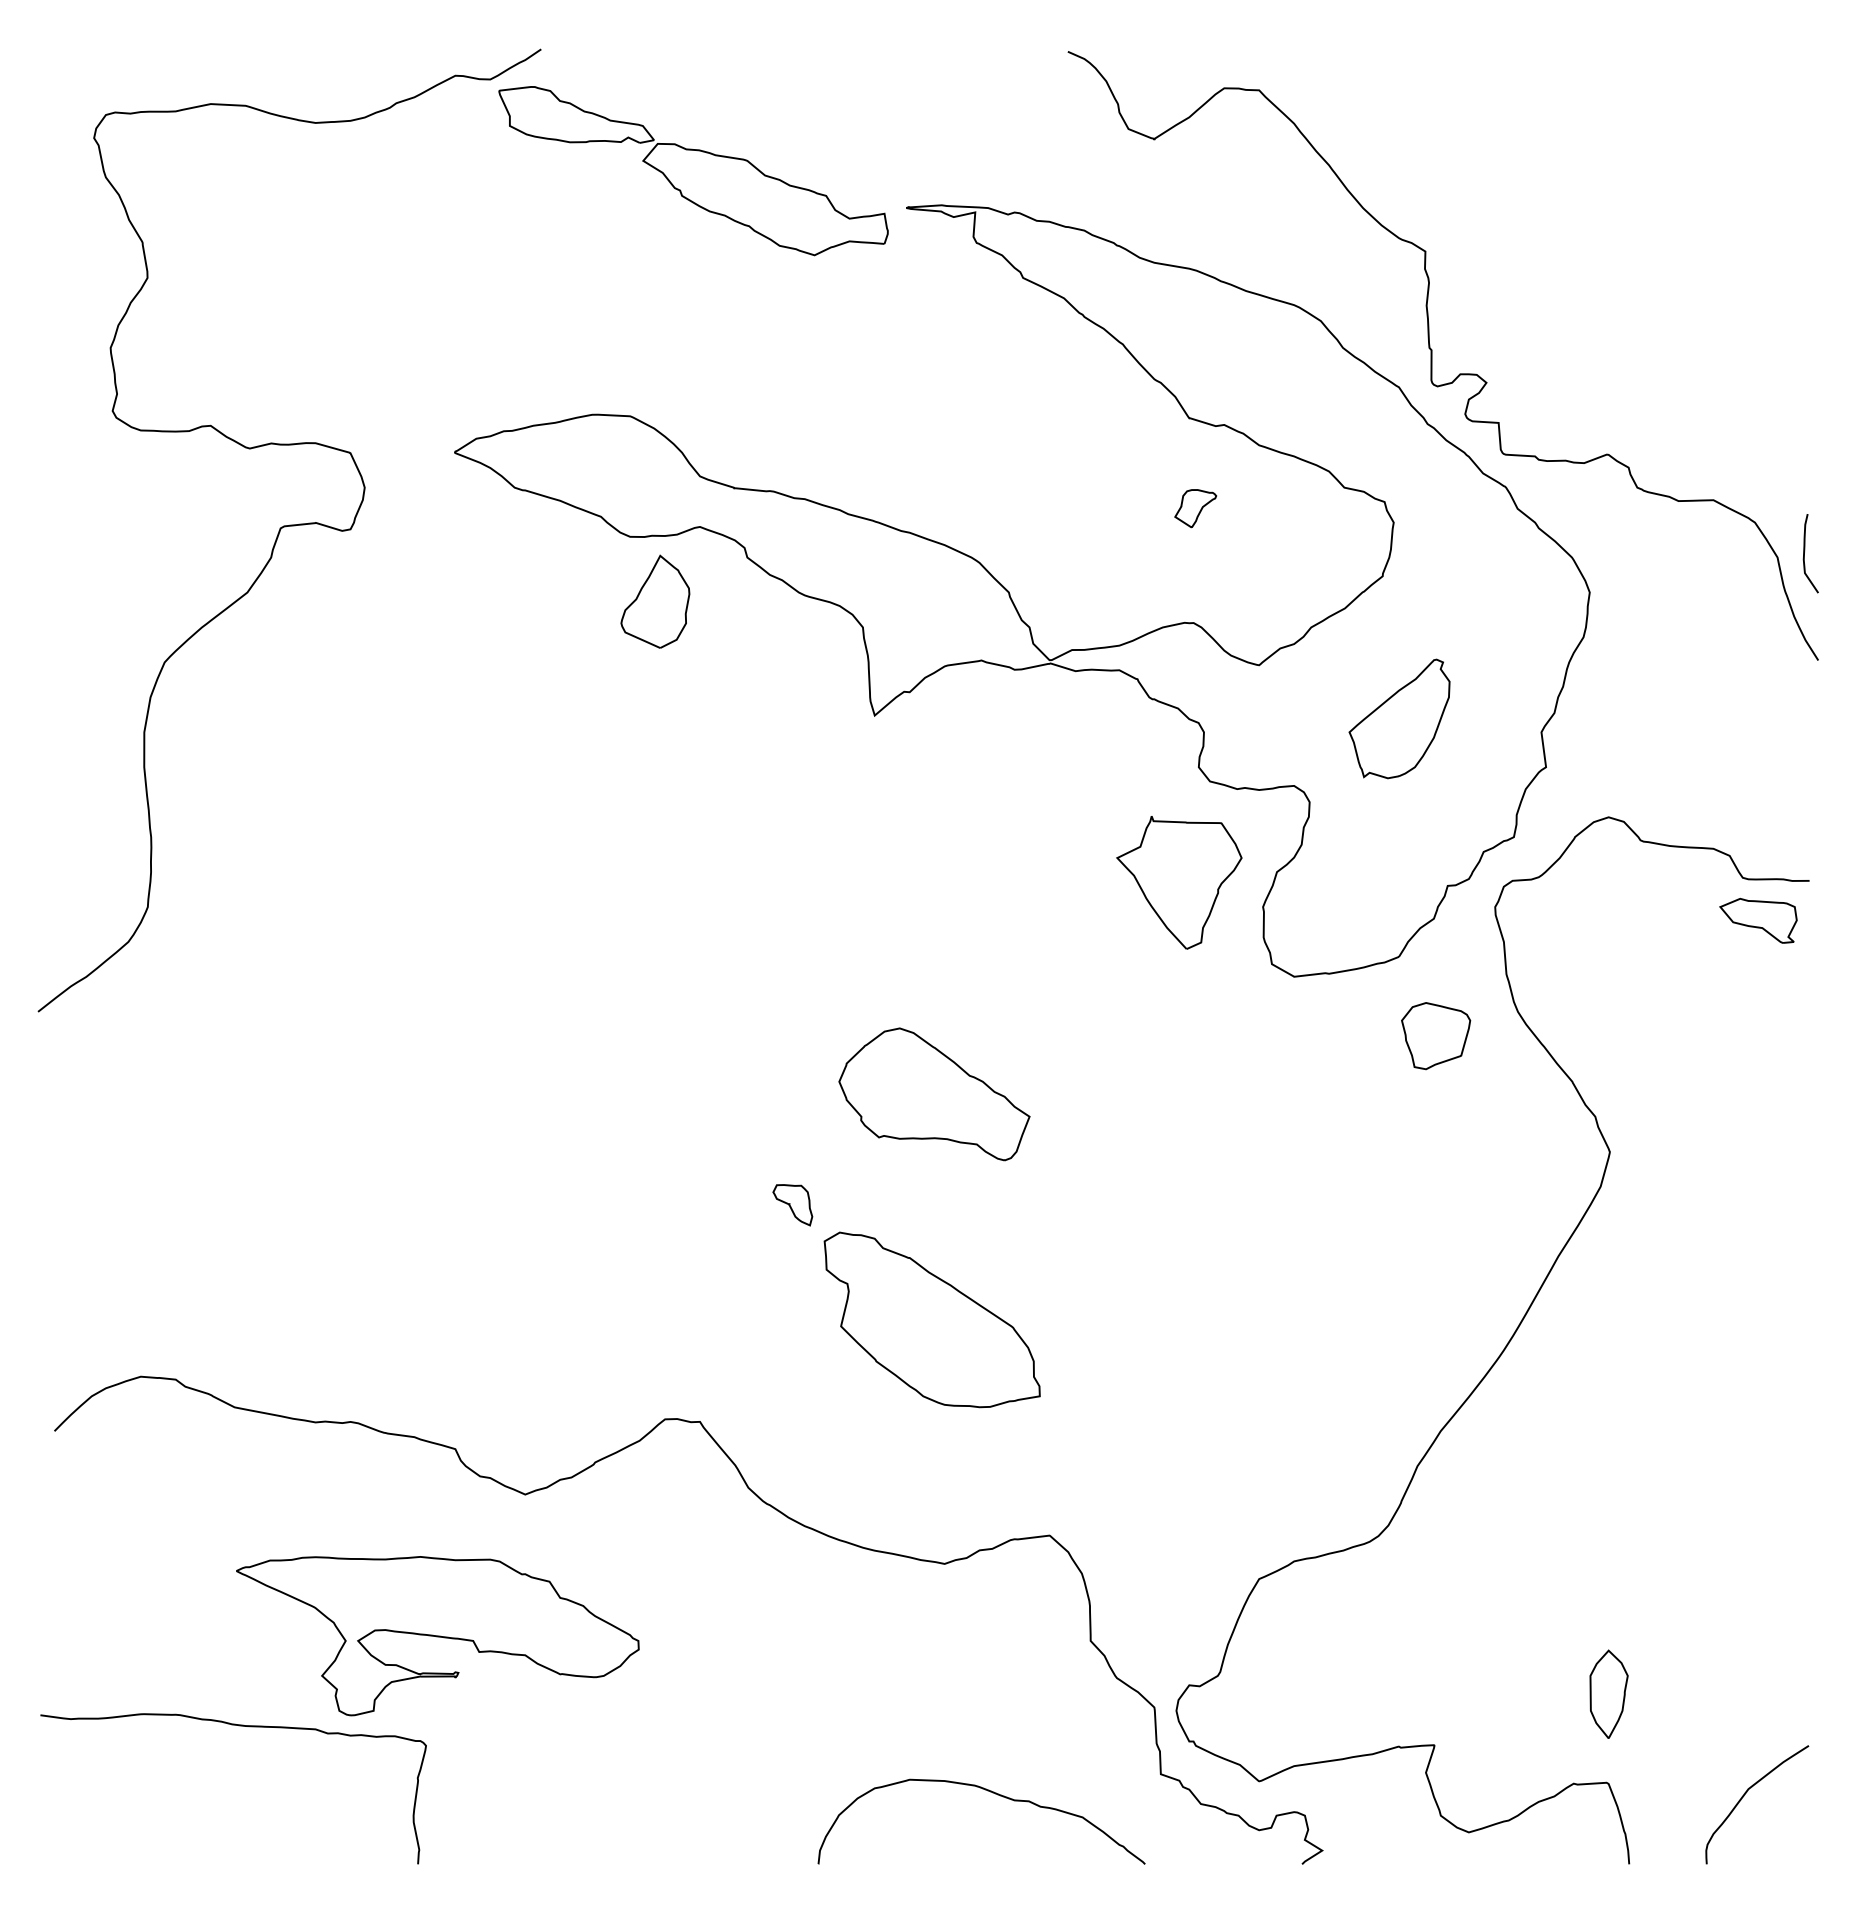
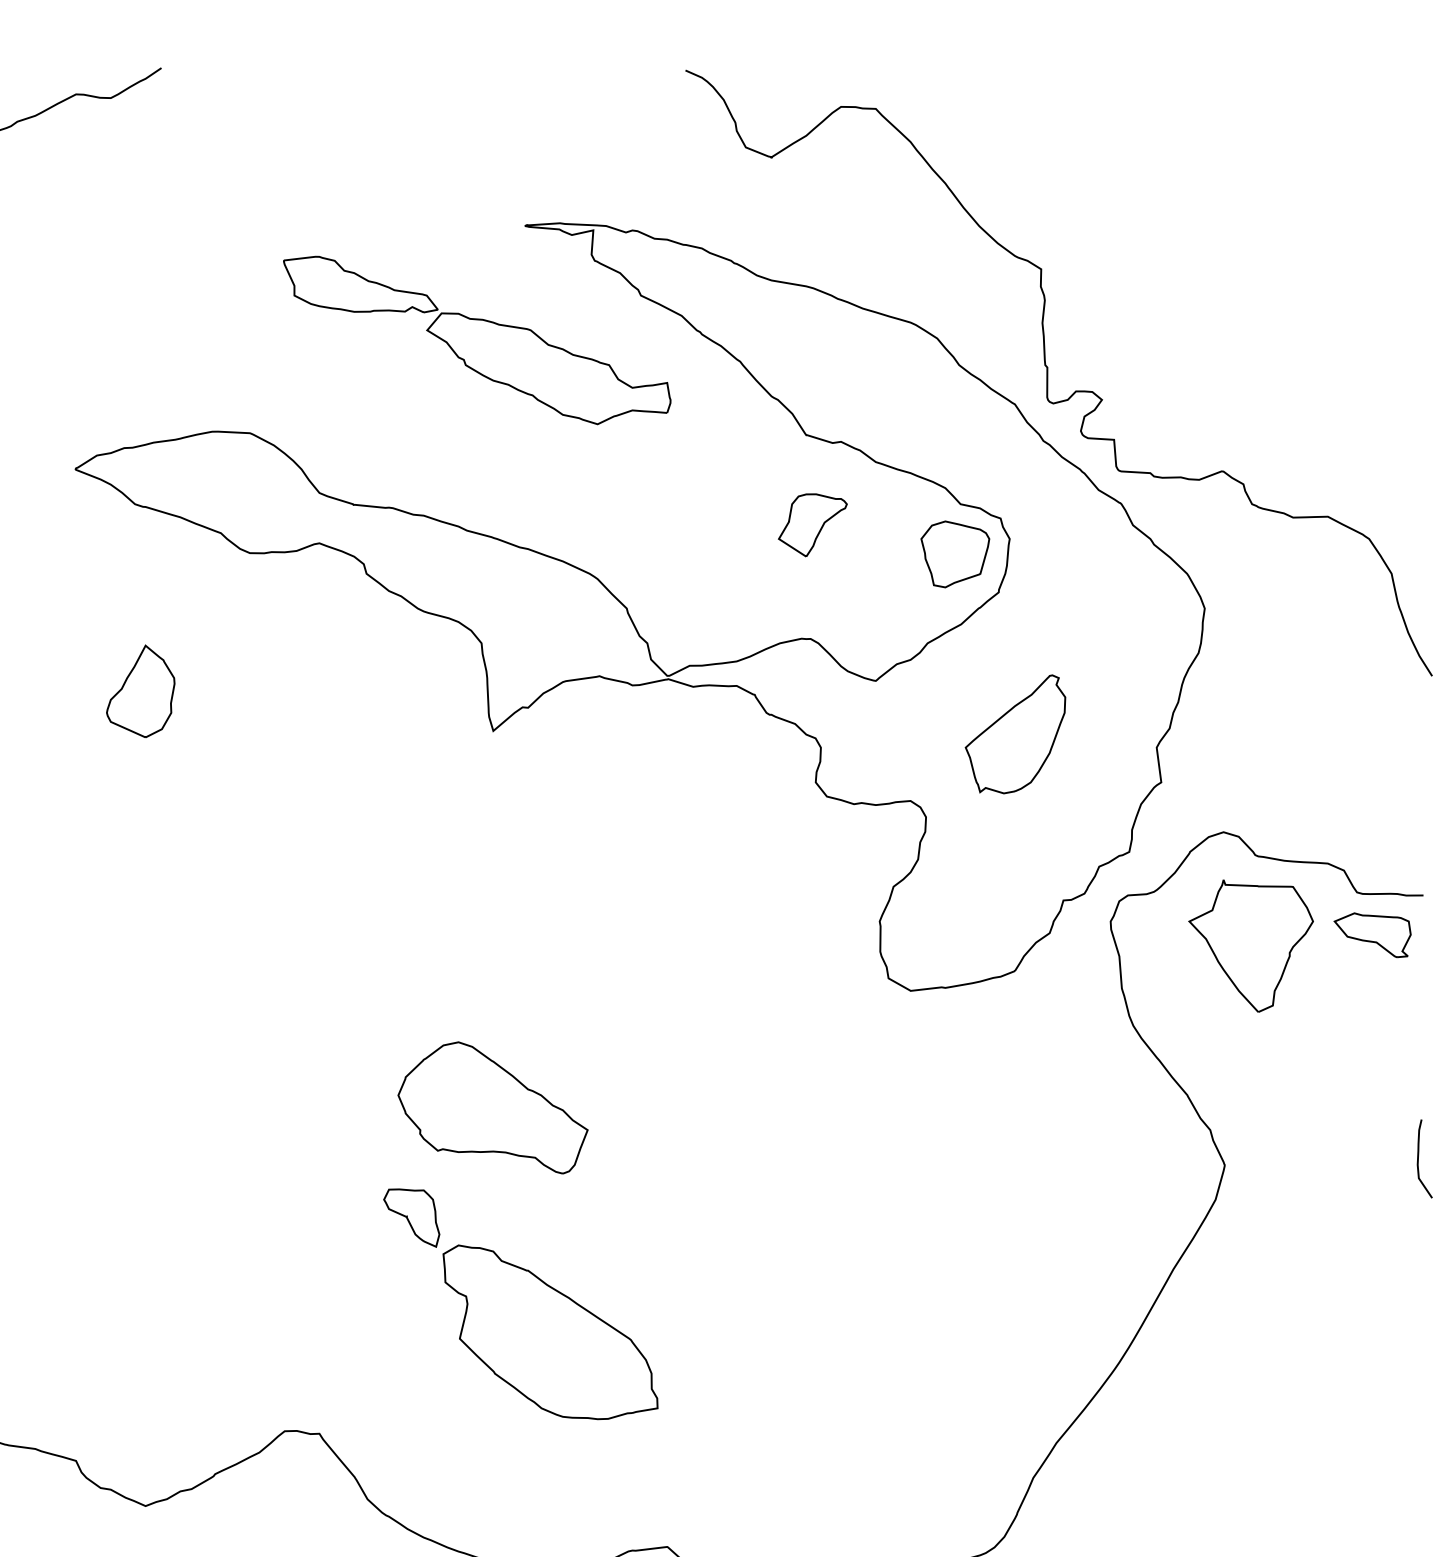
part: (693, 171) -> (477, 340), moved
part: (1195, 508) -> (812, 524), size x1.67
curve: (1805, 551) -> (1419, 1156), moved
part: (655, 601) -> (140, 691), moved
part: (1179, 882) -> (1251, 945), moved
part: (1436, 1036) -> (955, 554), moved
part: (934, 1094) -> (493, 1108), moved
part: (792, 1205) -> (411, 1218), size x1.43

